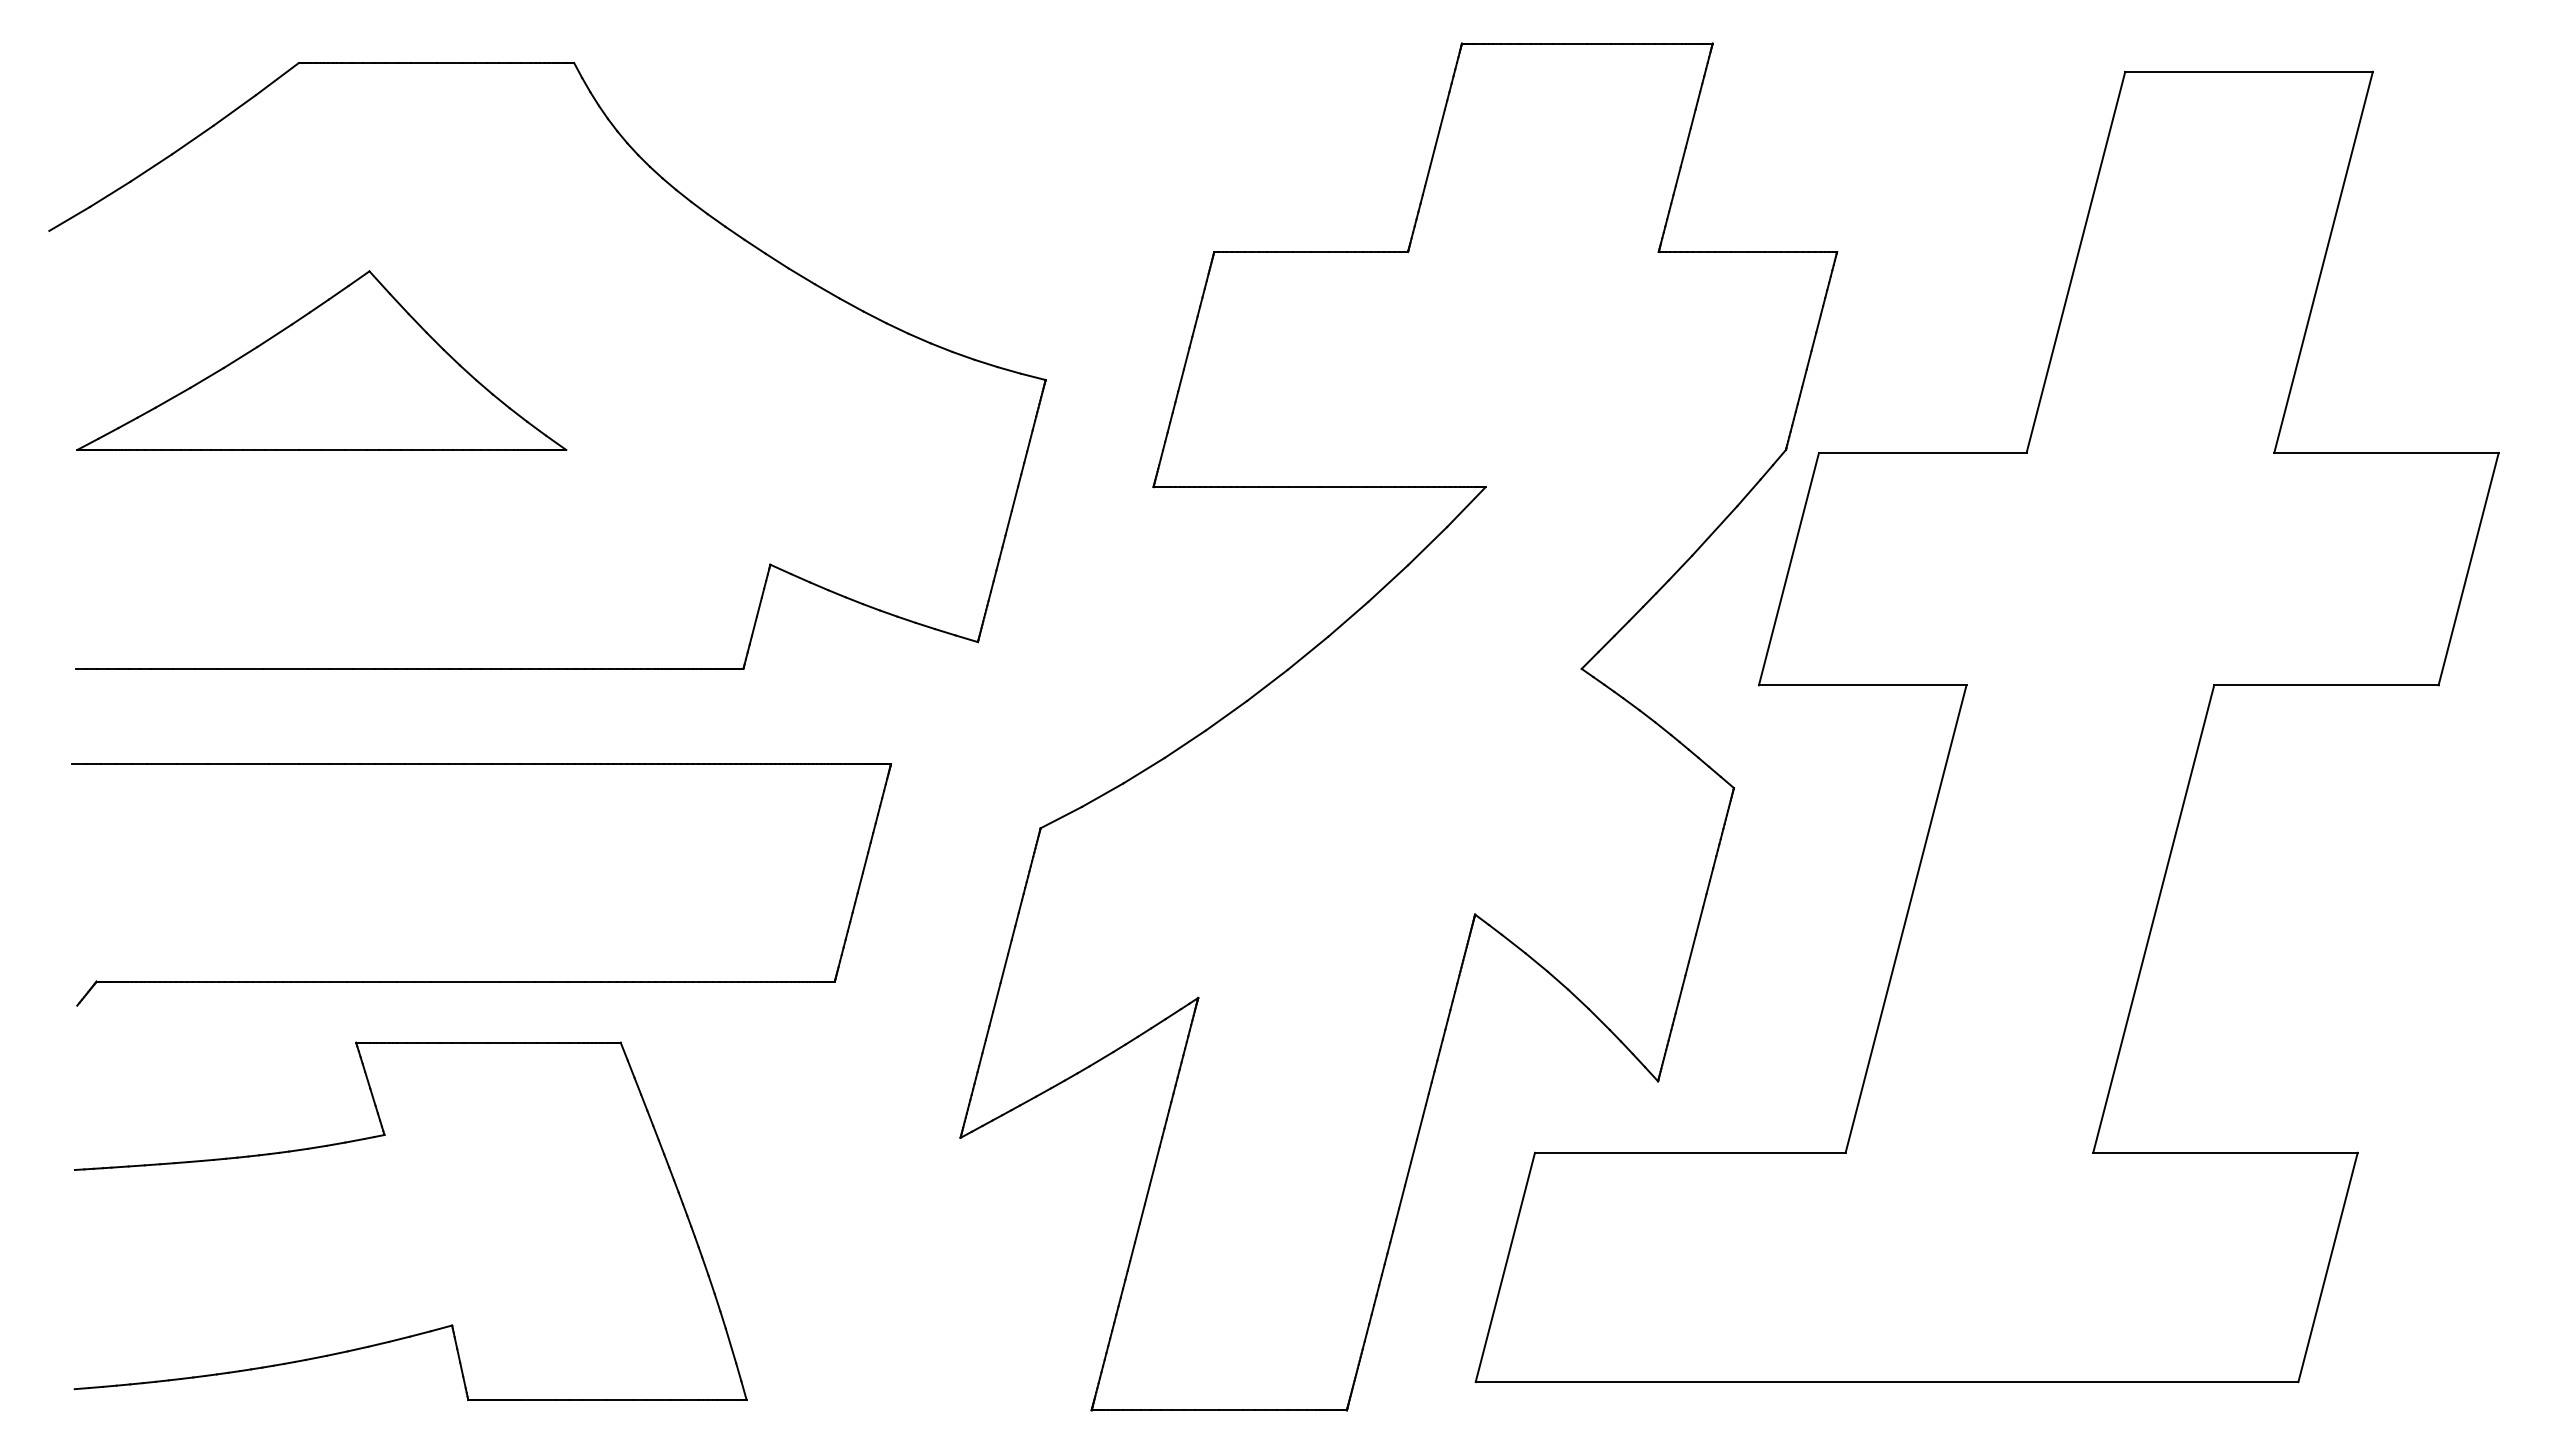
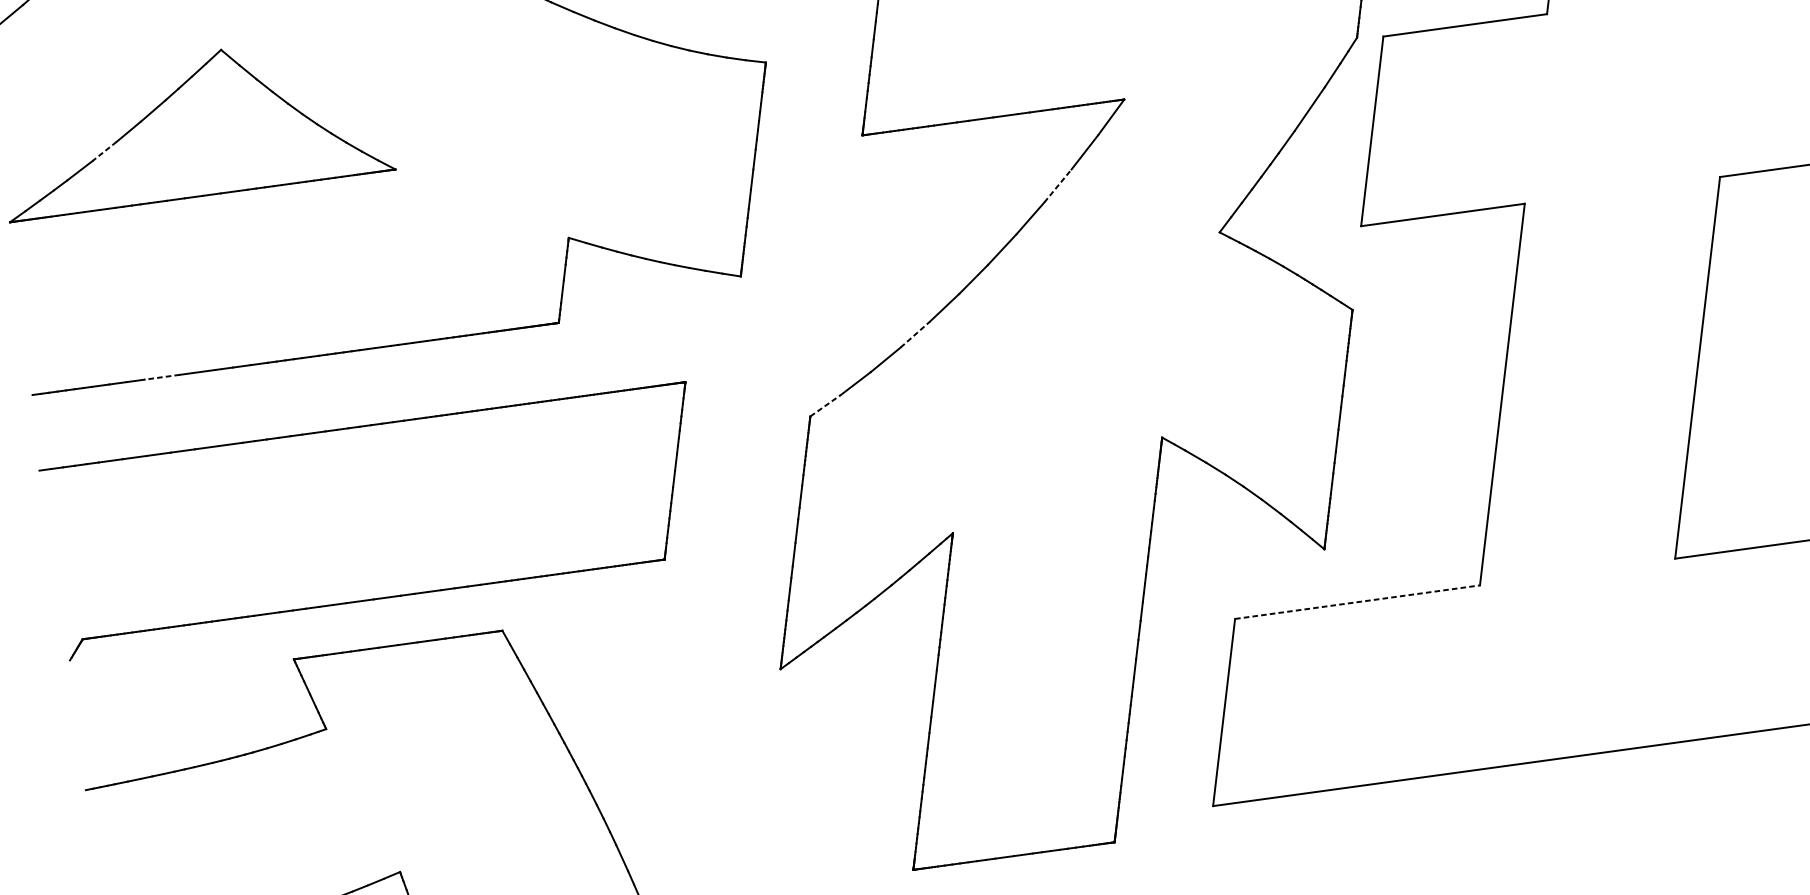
line: (206, 378) -> (104, 151), solid -> dashed
line: (1388, 583) -> (1058, 185), solid -> dashed
line: (240, 668) -> (162, 376), solid -> dashed
line: (1185, 744) -> (915, 334), solid -> dashed
line: (1061, 817) -> (825, 405), solid -> dashed
line: (1690, 1152) -> (1357, 601), solid -> dashed

